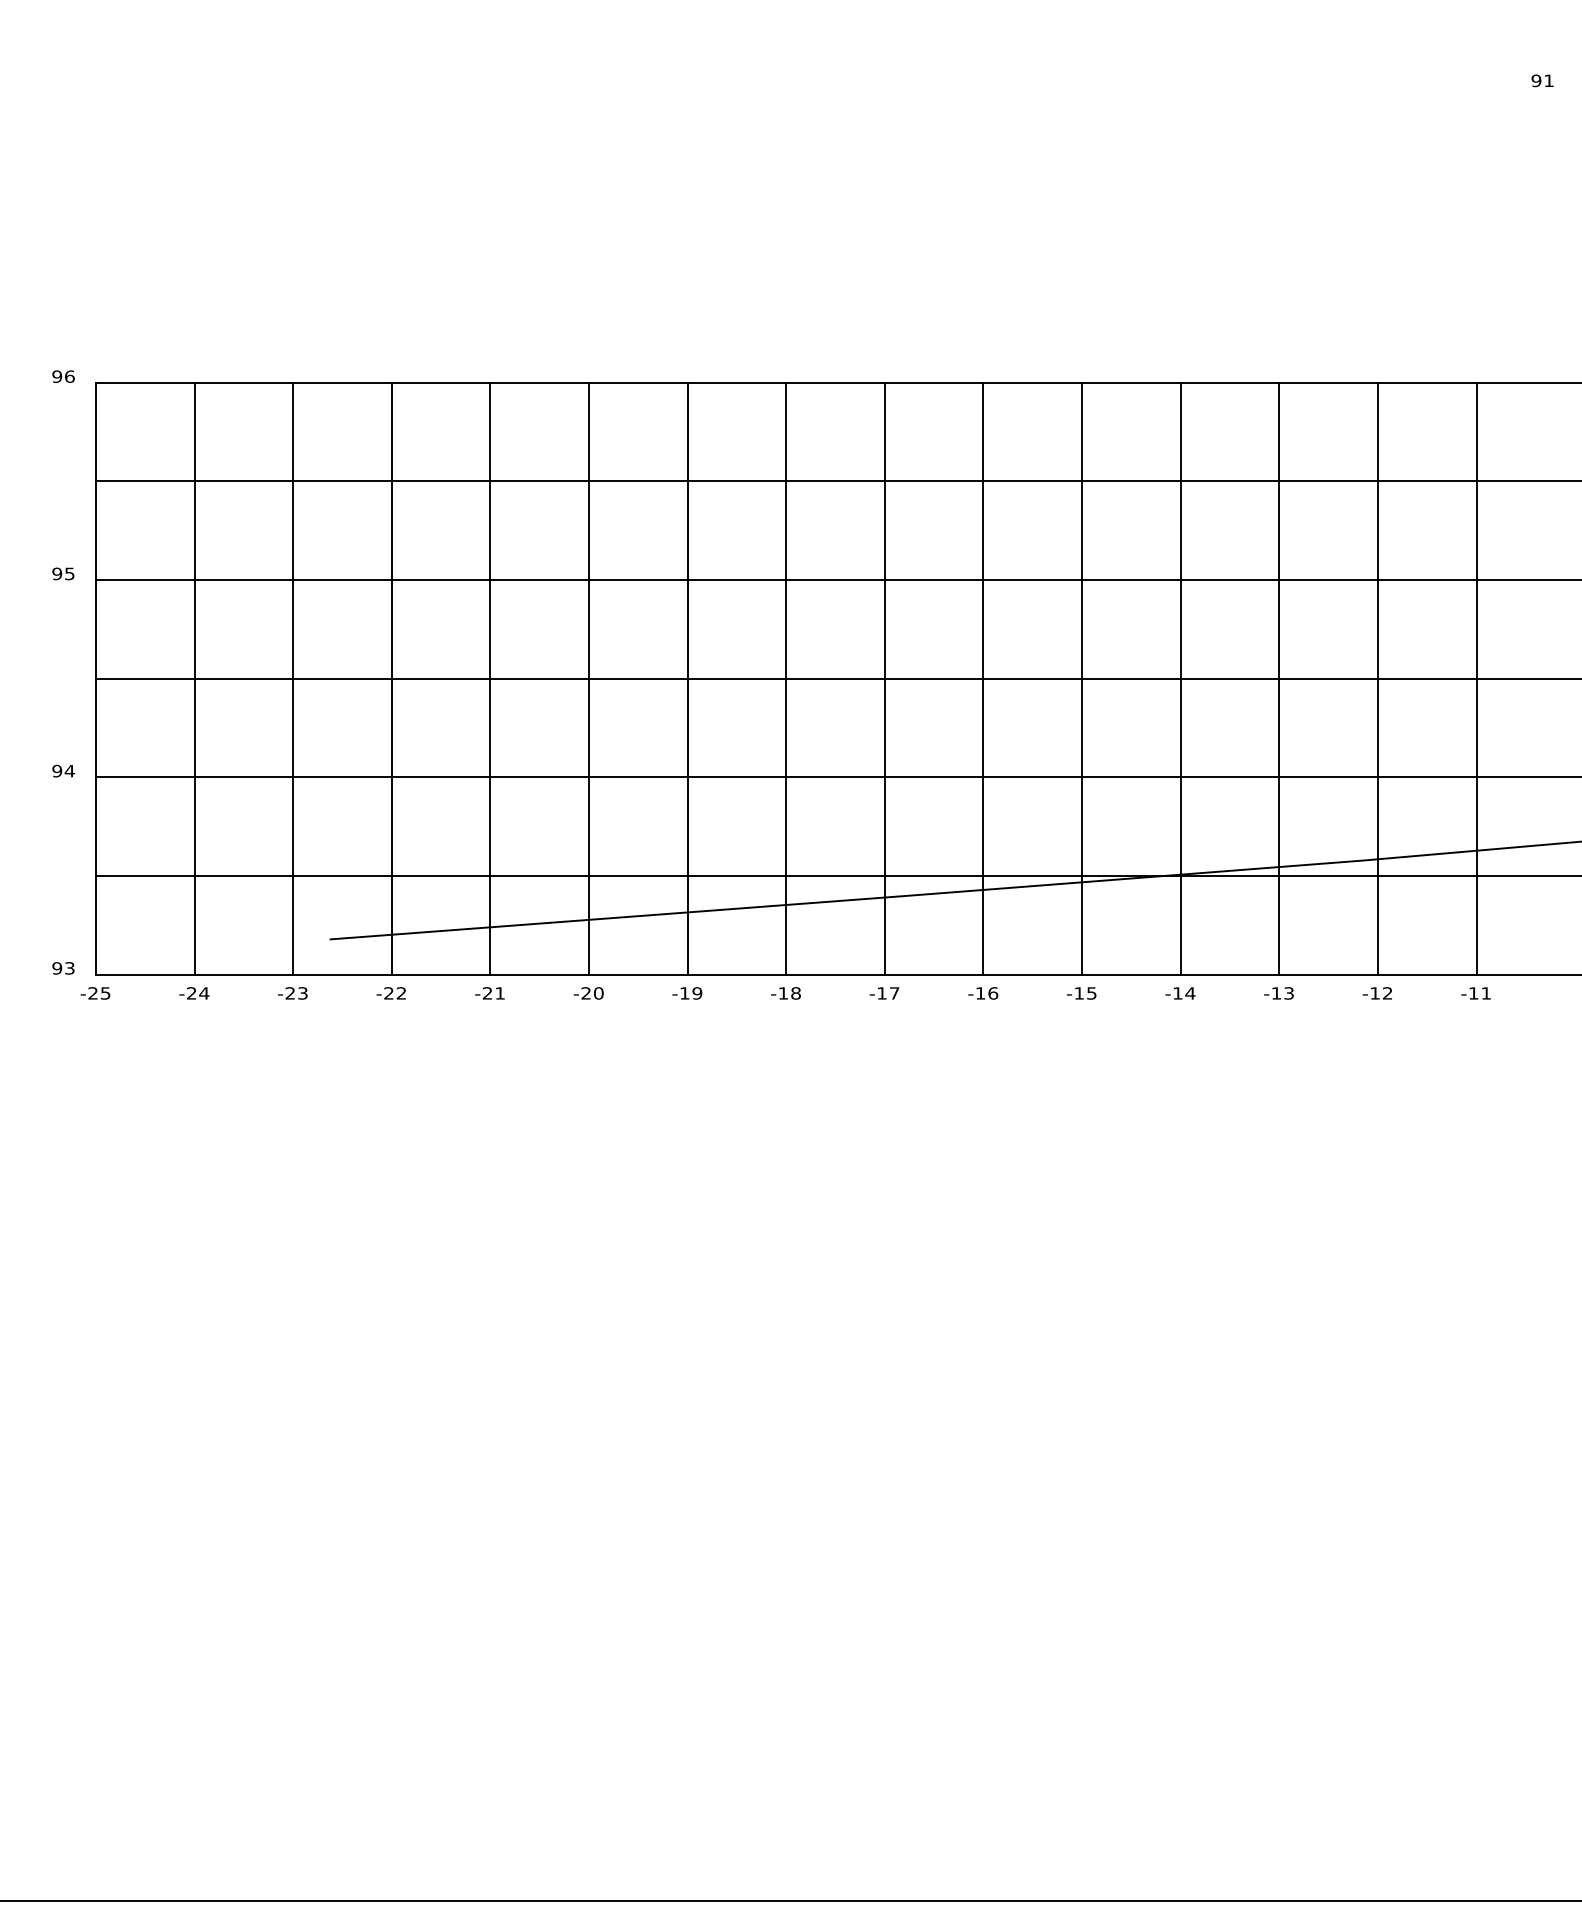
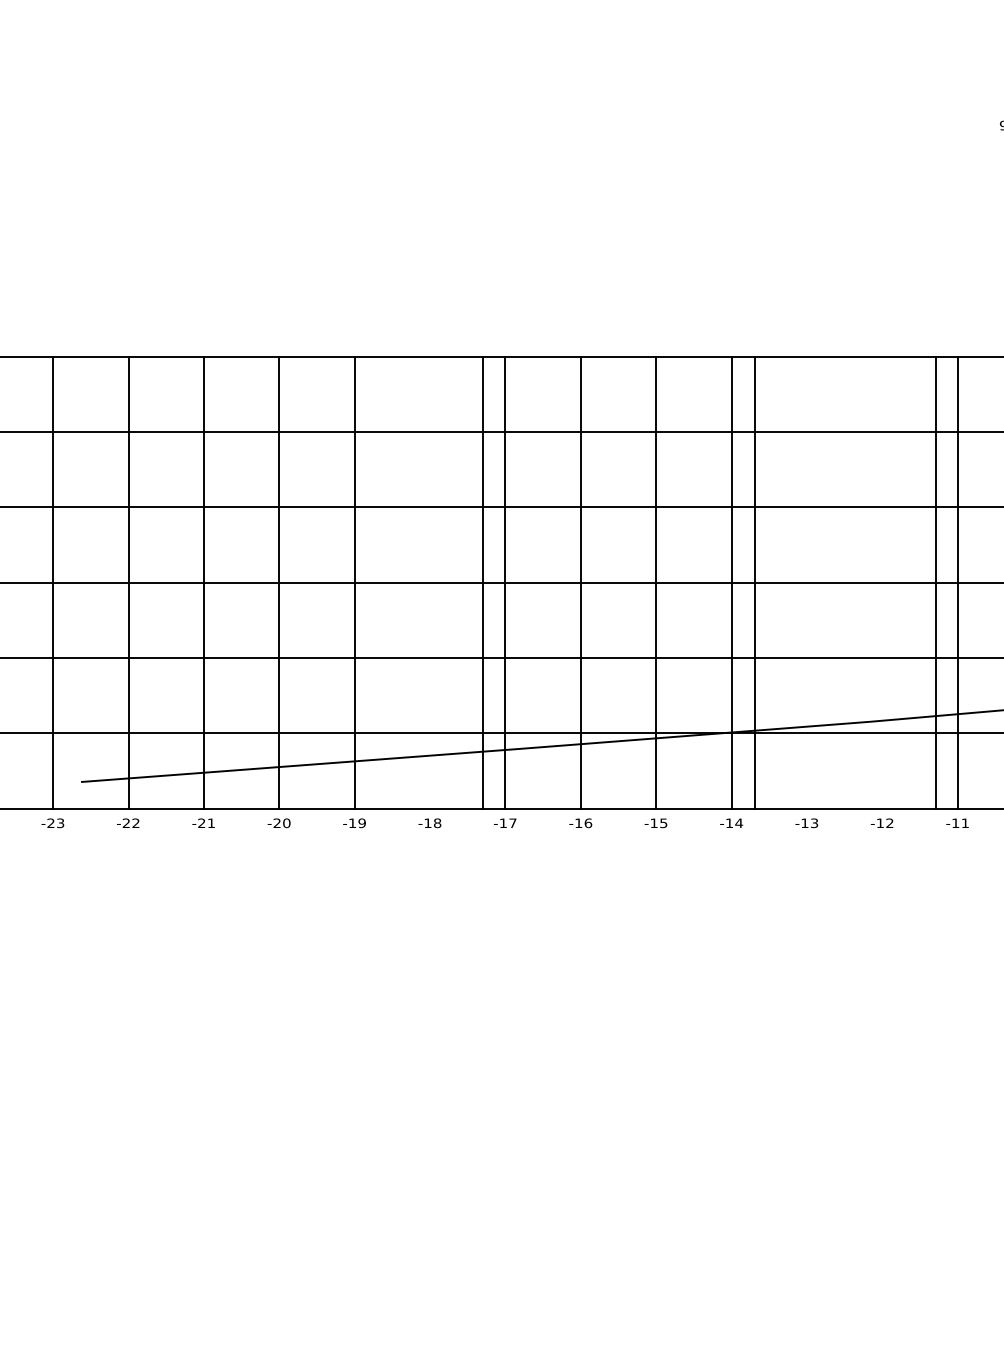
line: (786, 678) -> (483, 582), moved
line: (1279, 678) -> (755, 582), moved
line: (1377, 678) -> (935, 582), moved

